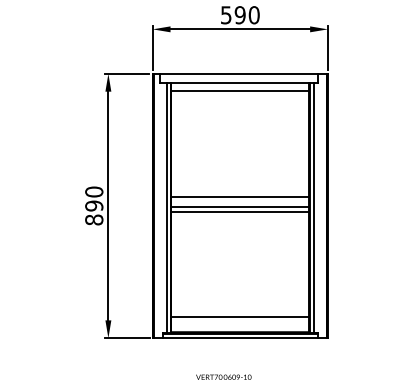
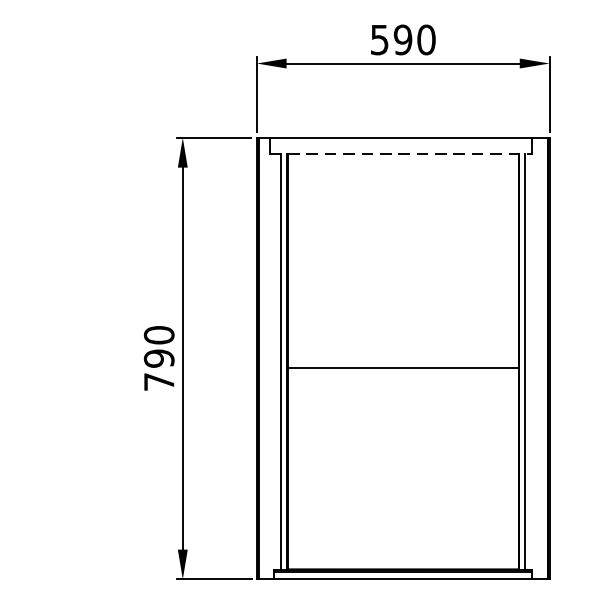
line: (238, 83) -> (400, 153), solid -> dashed
line: (240, 91) -> (403, 167), removed
line: (240, 196) -> (403, 342), removed
line: (240, 207) -> (403, 361), removed
text: (94, 219) -> (159, 381), 890 -> 790
line: (240, 316) -> (403, 543), removed

